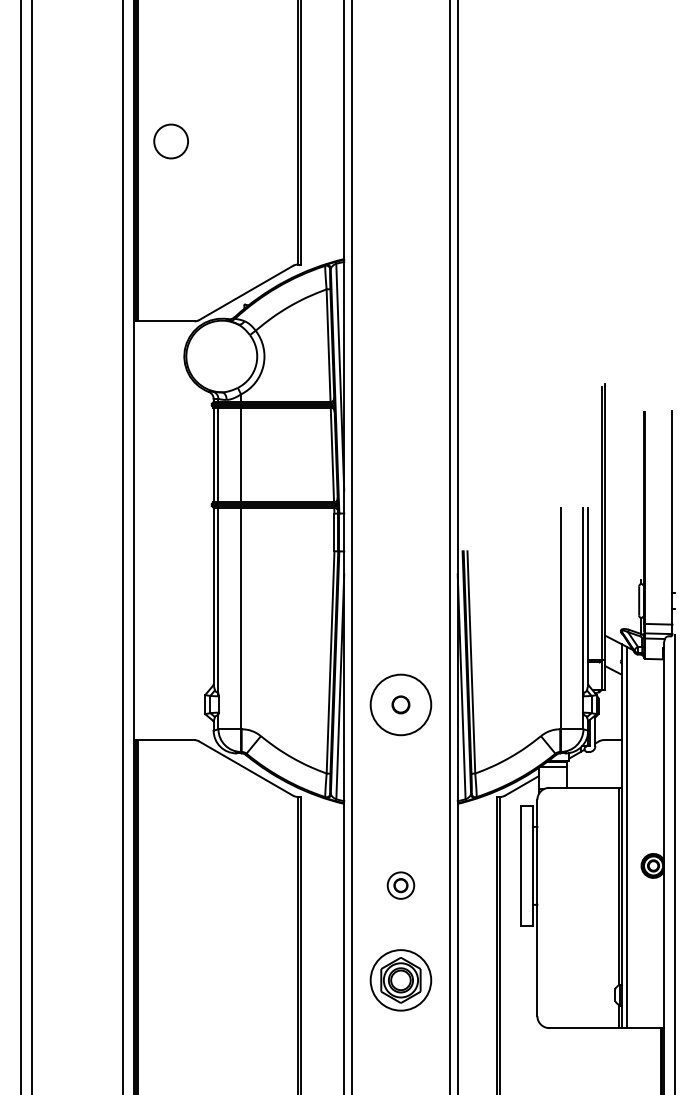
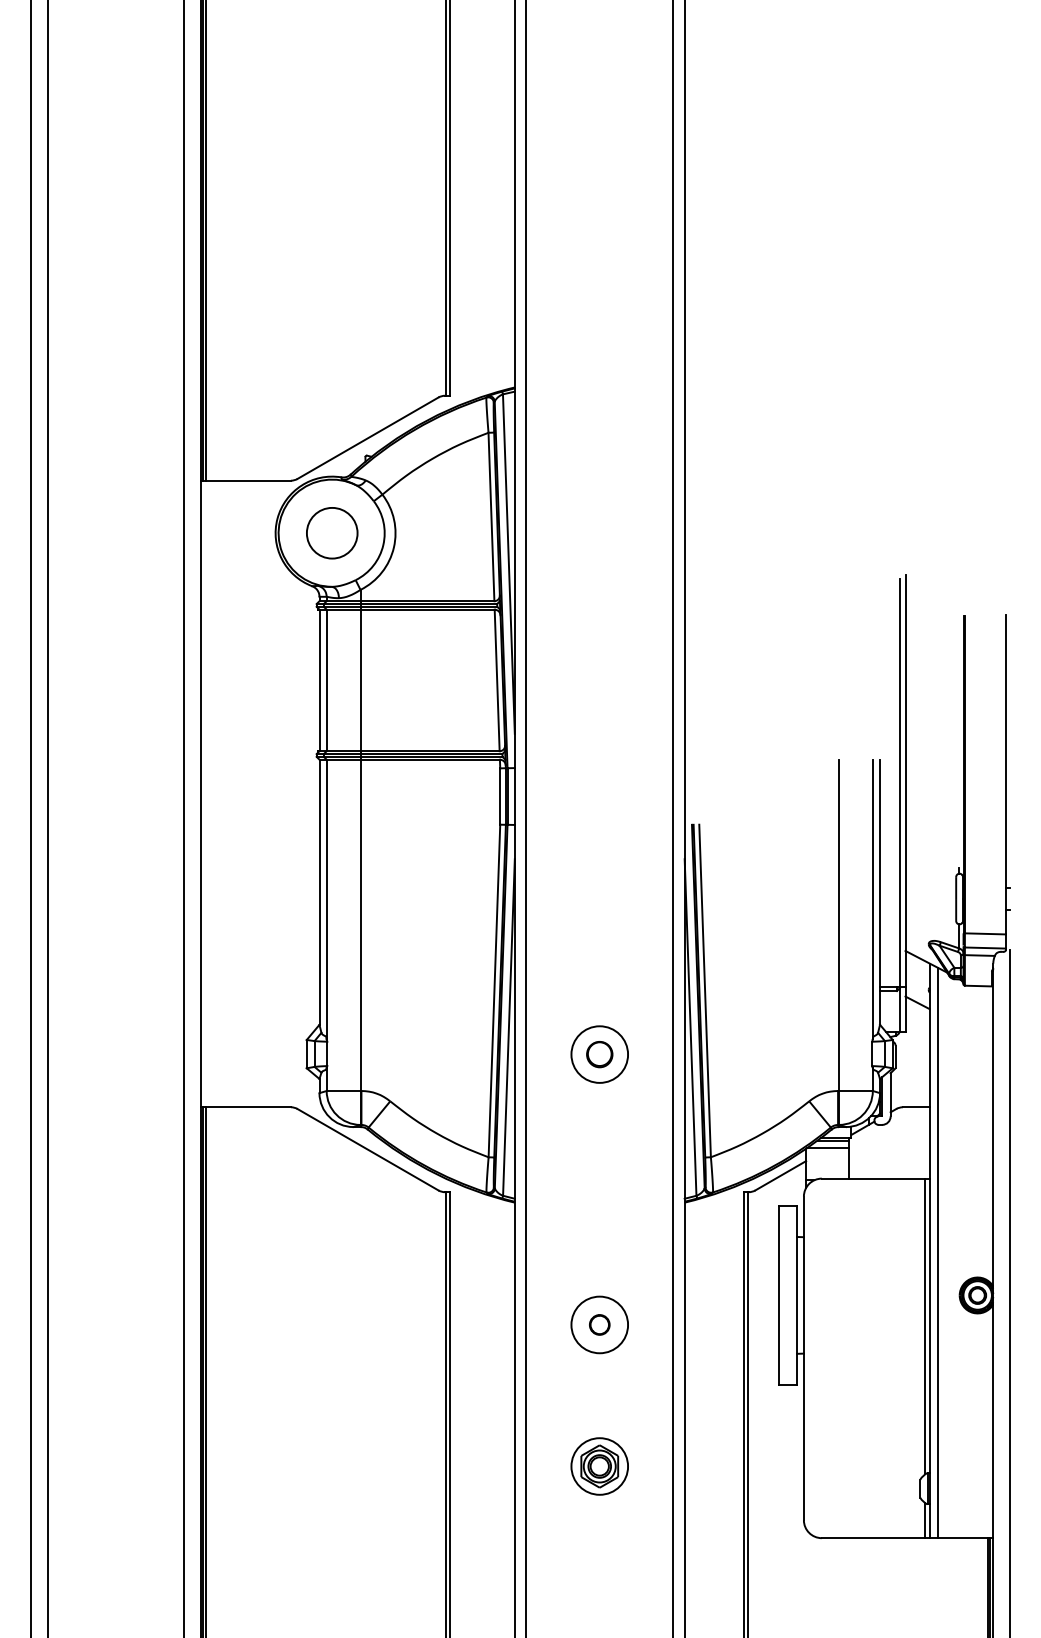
circle: (170, 141) -> (331, 533), moved
circle: (400, 704) -> (599, 1053), size x0.62
circle: (400, 885) -> (599, 1324), size x1.43
part: (400, 979) -> (599, 1465), size x0.62

